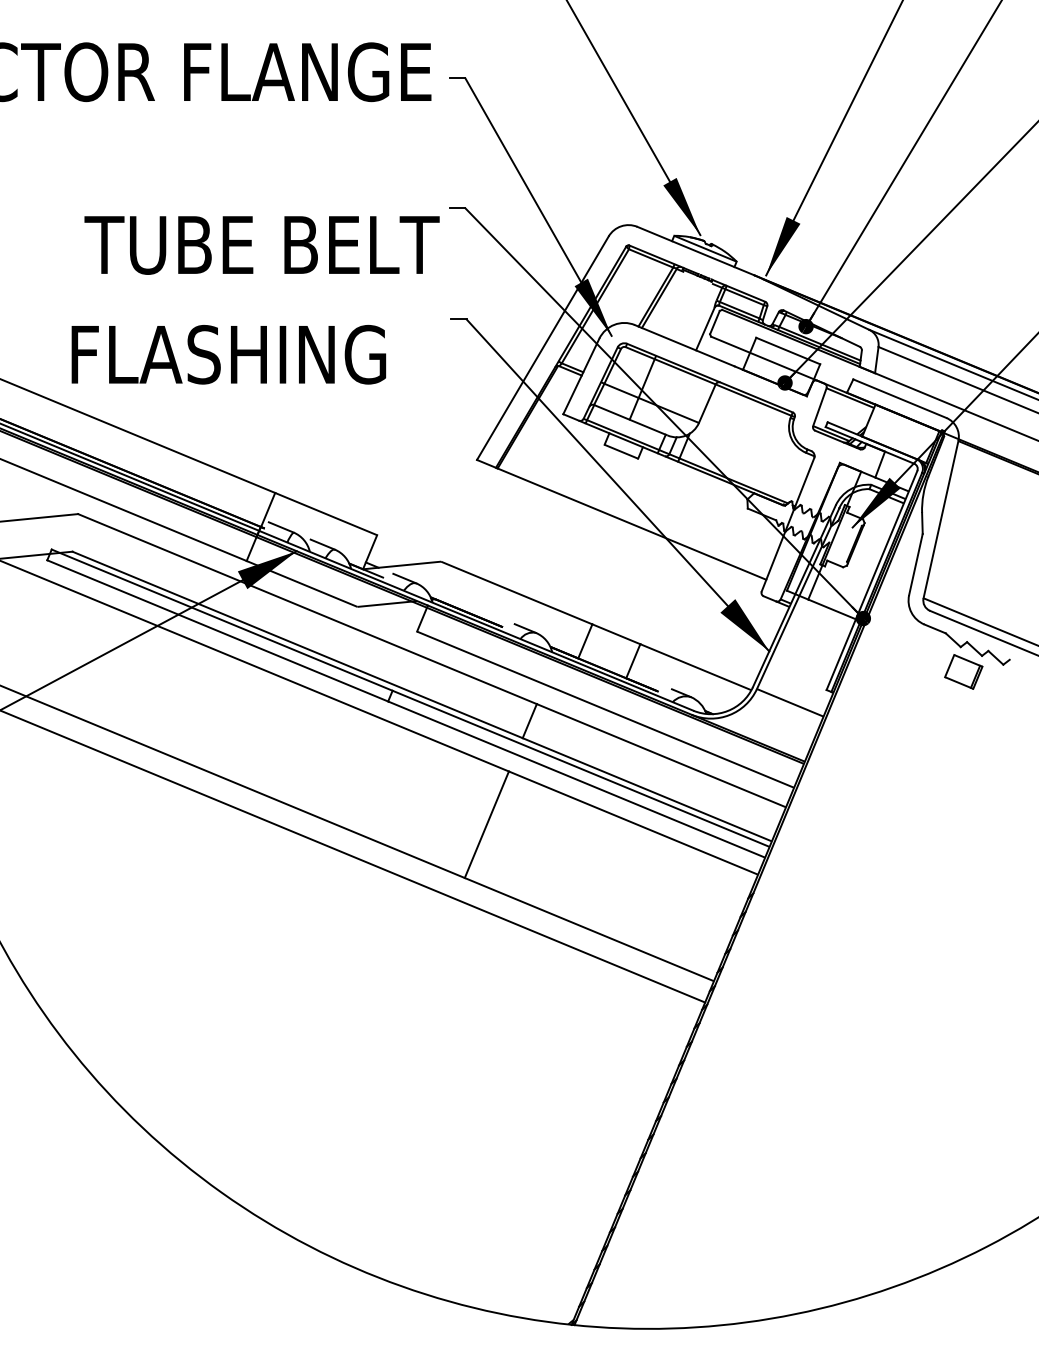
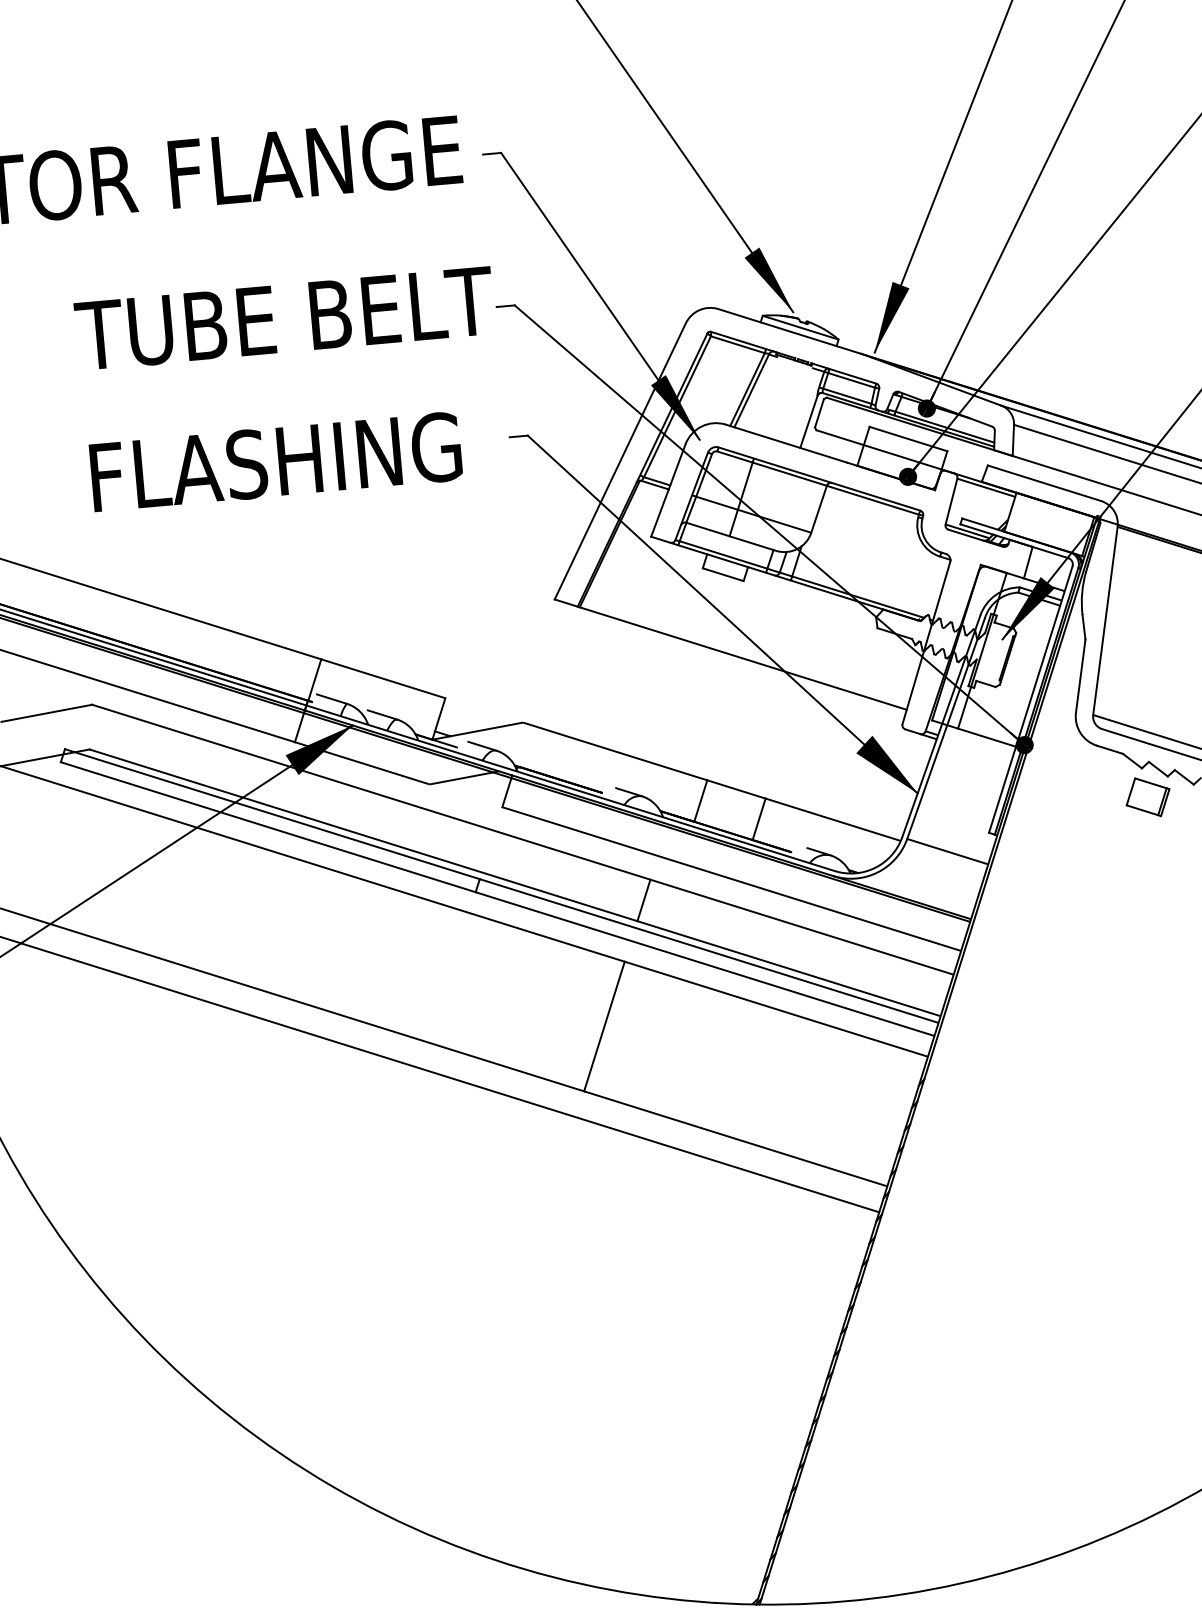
text: (261, 245) -> (284, 319), moved
text: (228, 354) -> (275, 461), moved

